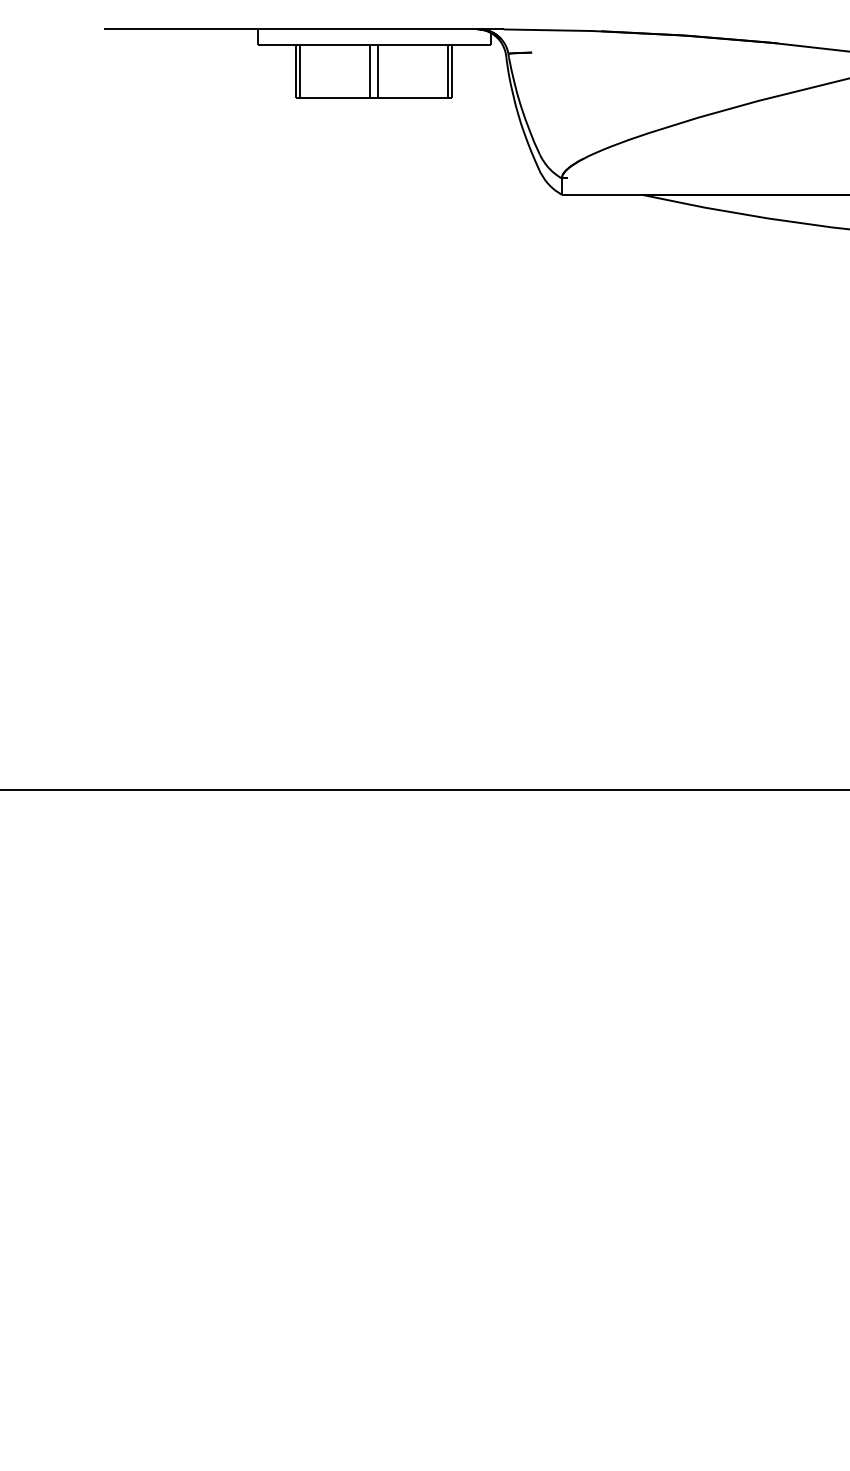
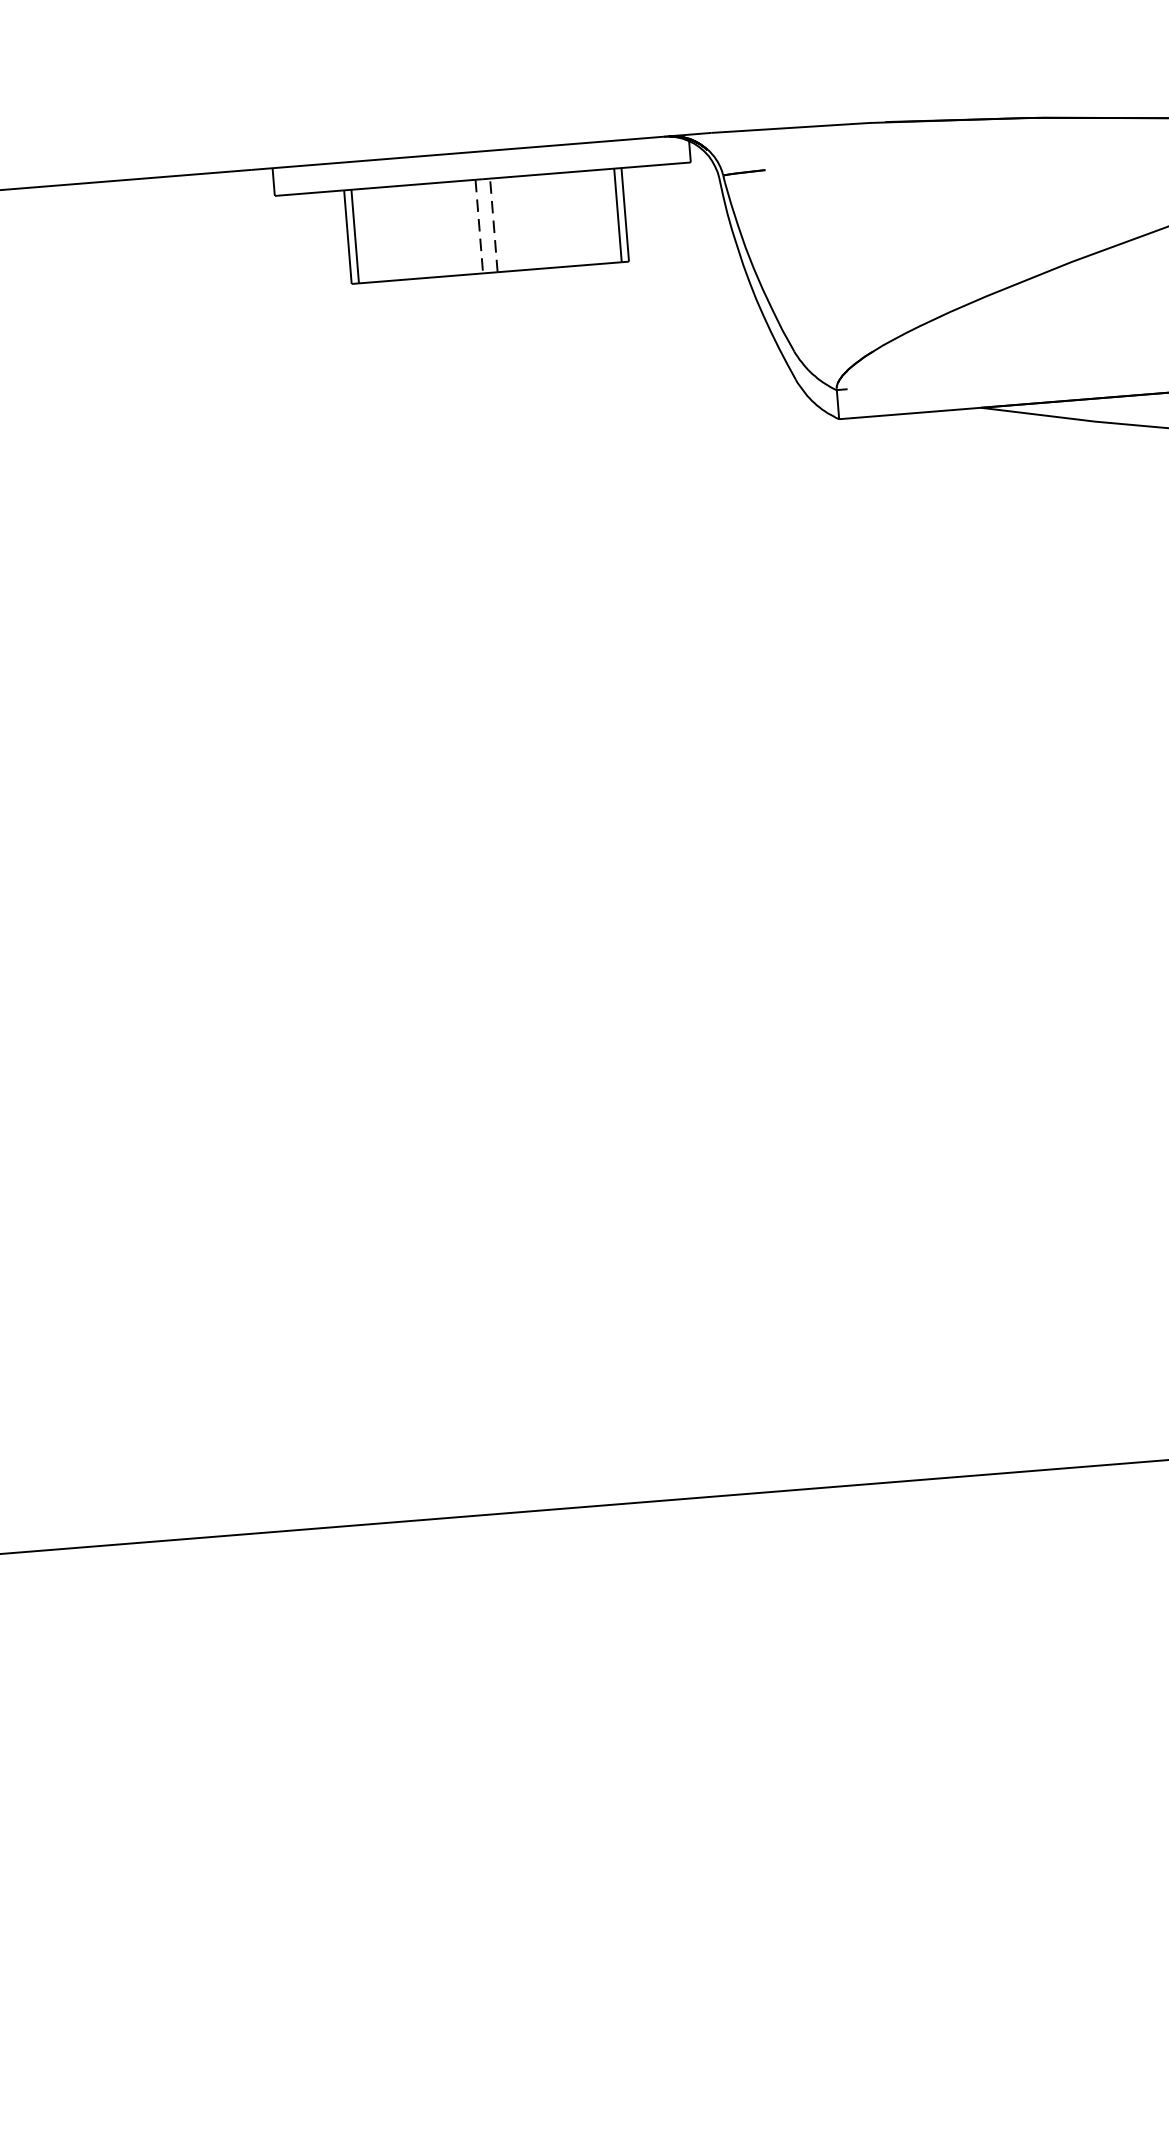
line: (378, 70) -> (494, 224), solid -> dashed
line: (370, 71) -> (480, 226), solid -> dashed

